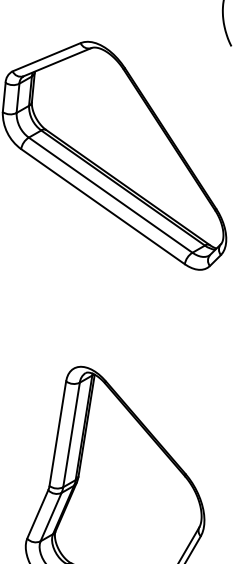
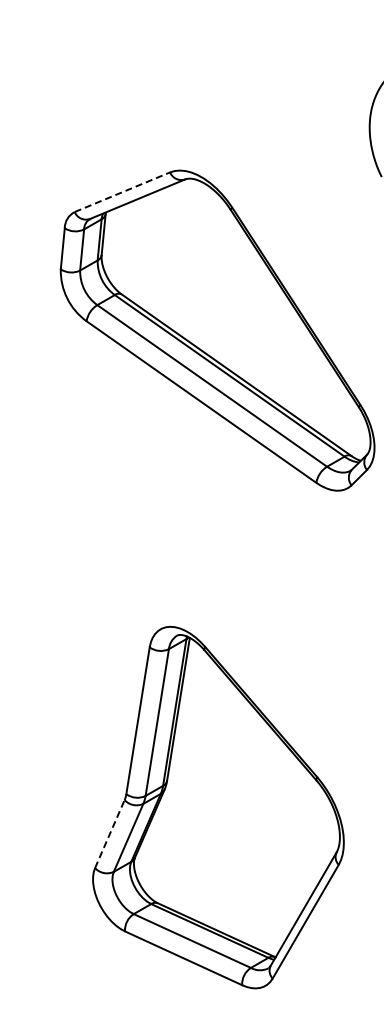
line: (46, 57) -> (122, 192), solid -> dashed
line: (38, 514) -> (110, 833), solid -> dashed

